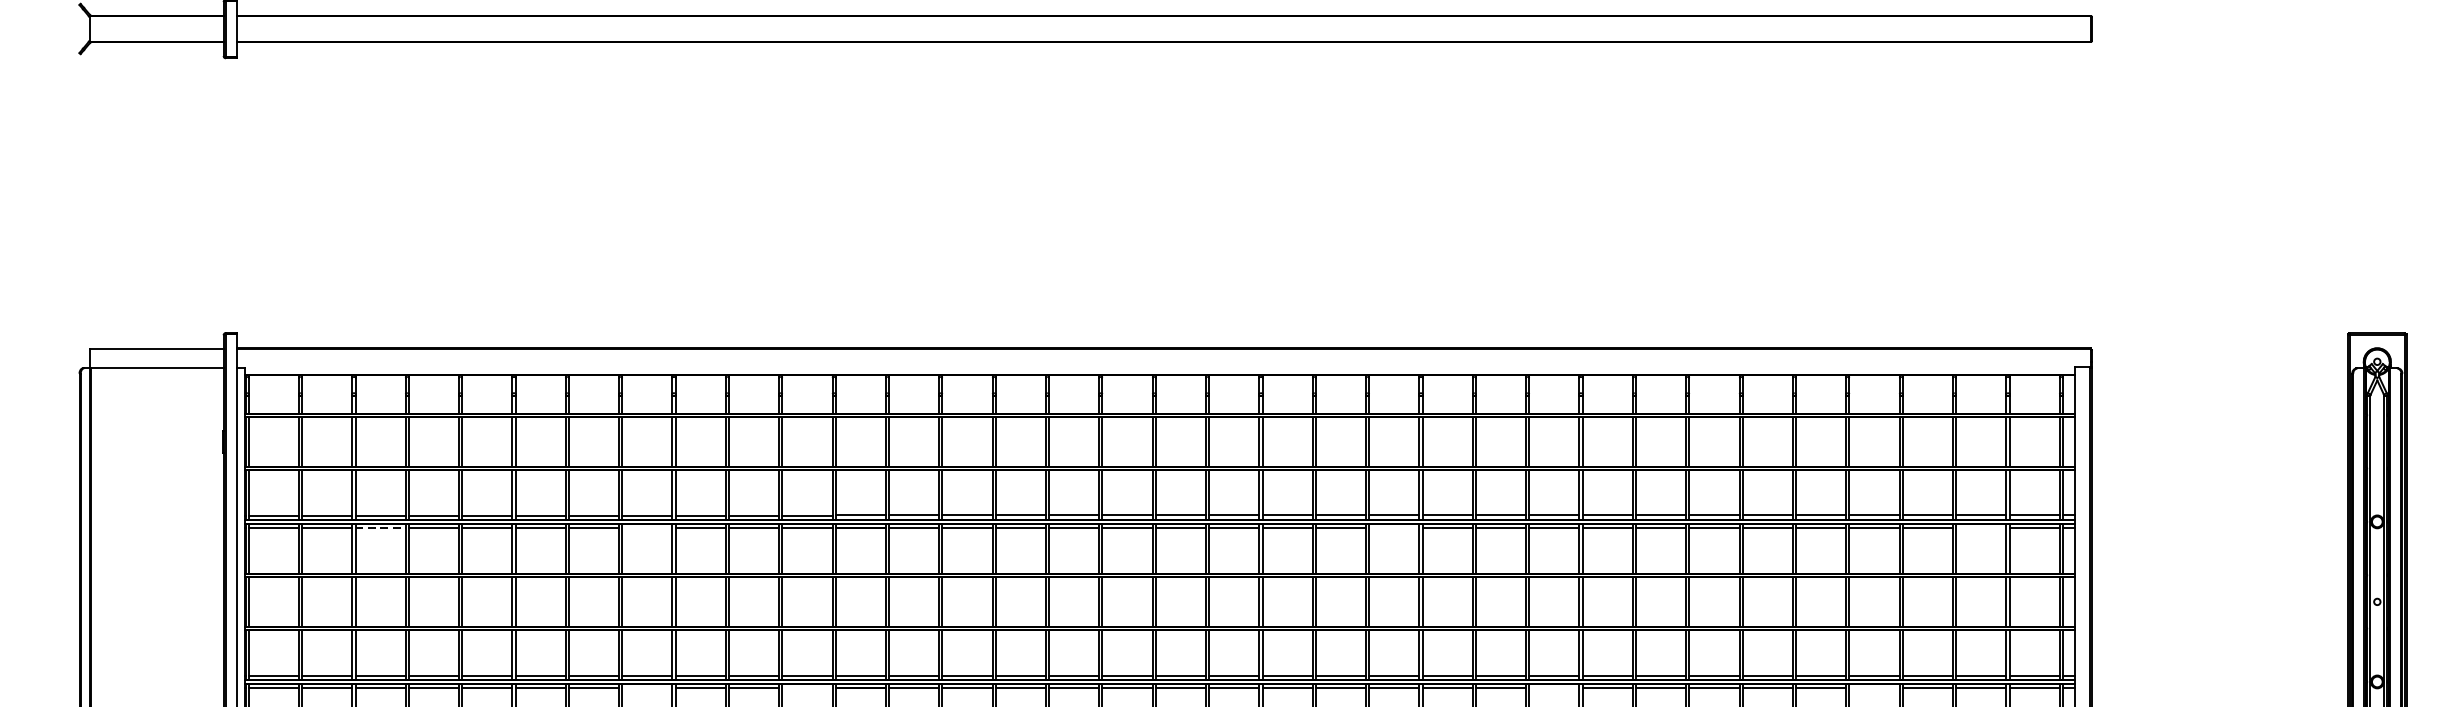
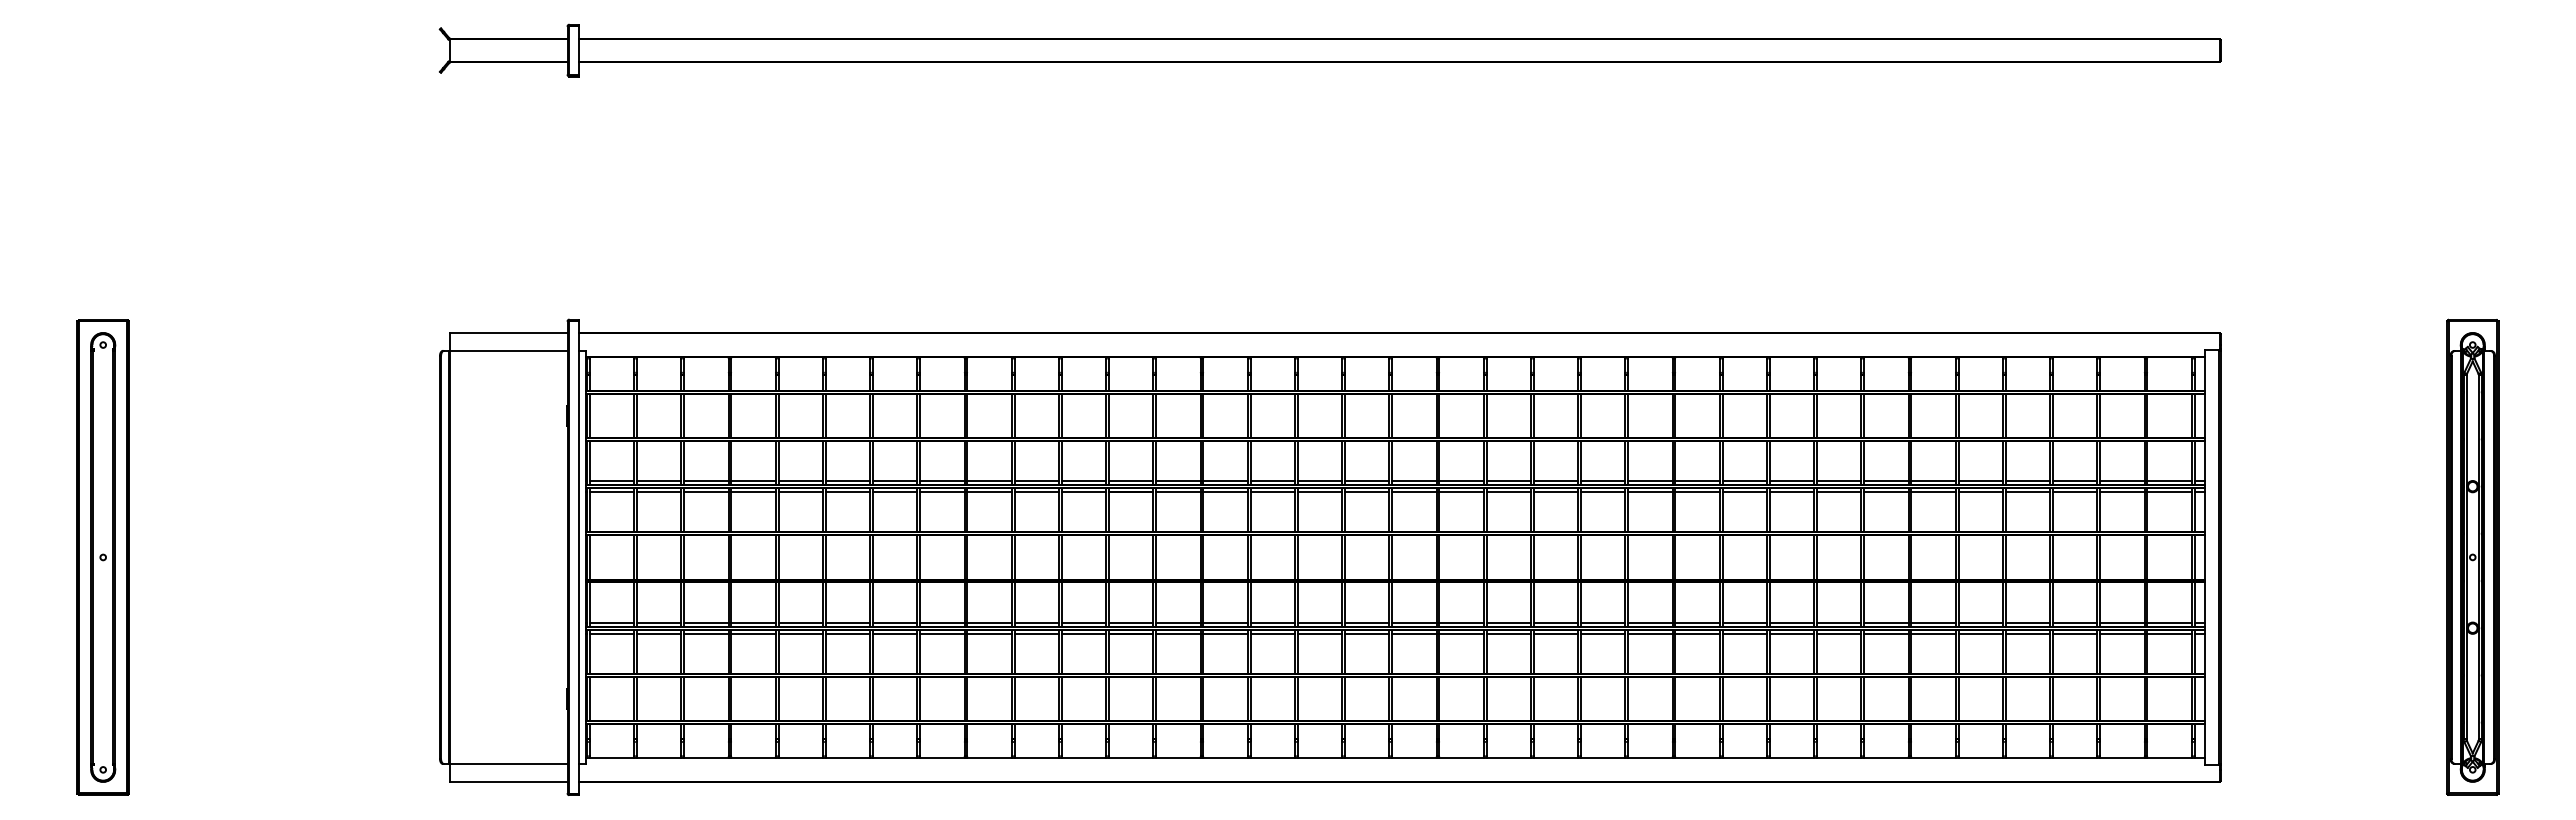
line: (380, 528) -> (706, 492), dashed -> solid
line: (647, 528) -> (942, 492), added
line: (1393, 528) -> (1602, 492), added
line: (1981, 528) -> (2122, 492), added
line: (647, 687) -> (942, 633), added
line: (806, 687) -> (1083, 633), added
line: (1554, 687) -> (1744, 633), added
line: (1874, 687) -> (2027, 633), added

